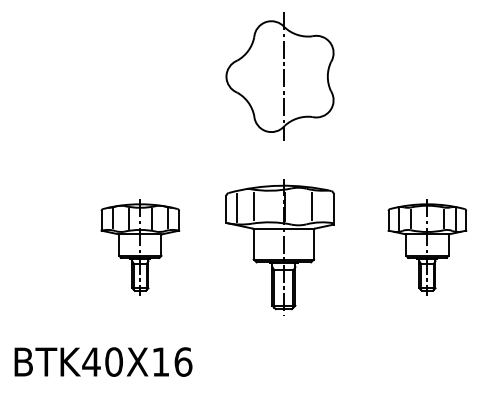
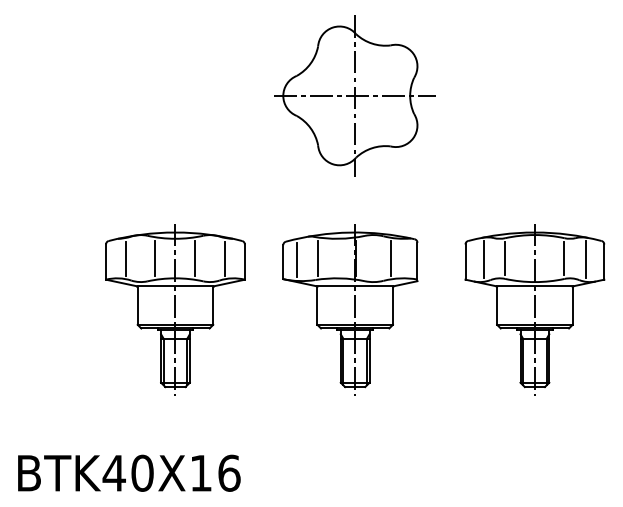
line: (284, 76) -> (355, 95), added
part: (140, 247) -> (175, 309), size x1.43
part: (427, 247) -> (534, 309), size x1.43
text: (103, 361) -> (129, 472), moved

